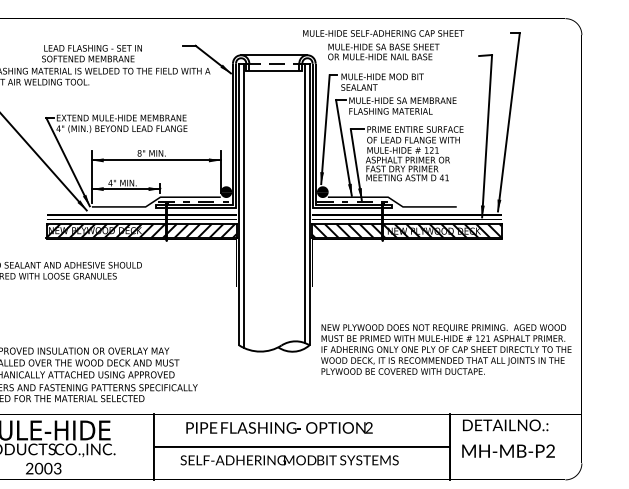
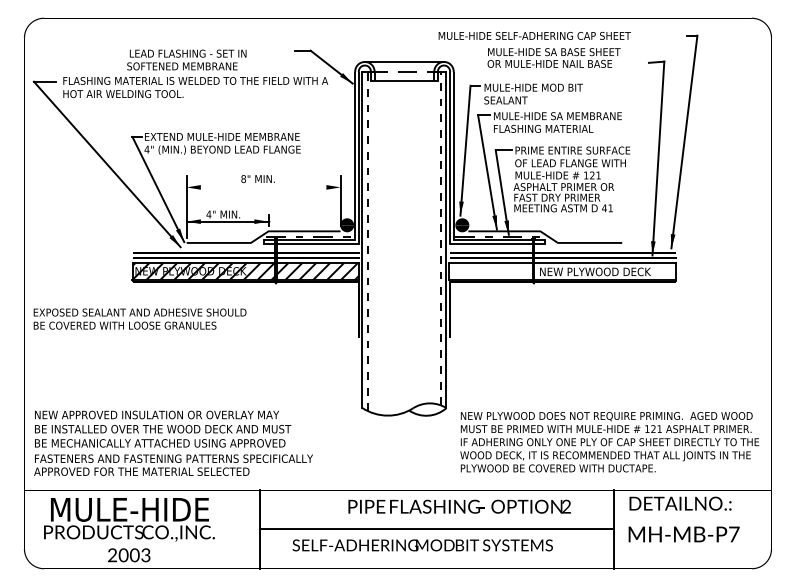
text: (383, 51) -> (553, 57), moved
line: (156, 160) -> (263, 187), removed
line: (304, 203) -> (440, 238), solid -> dashed
line: (244, 205) -> (368, 241), solid -> dashed
hatch: (406, 230) -> (562, 271), removed
text: (446, 349) -> (609, 442), moved
text: (279, 427) -> (459, 506), moved
text: (550, 451) -> (734, 534), MH-MB-P2 -> MH-MB-P7

